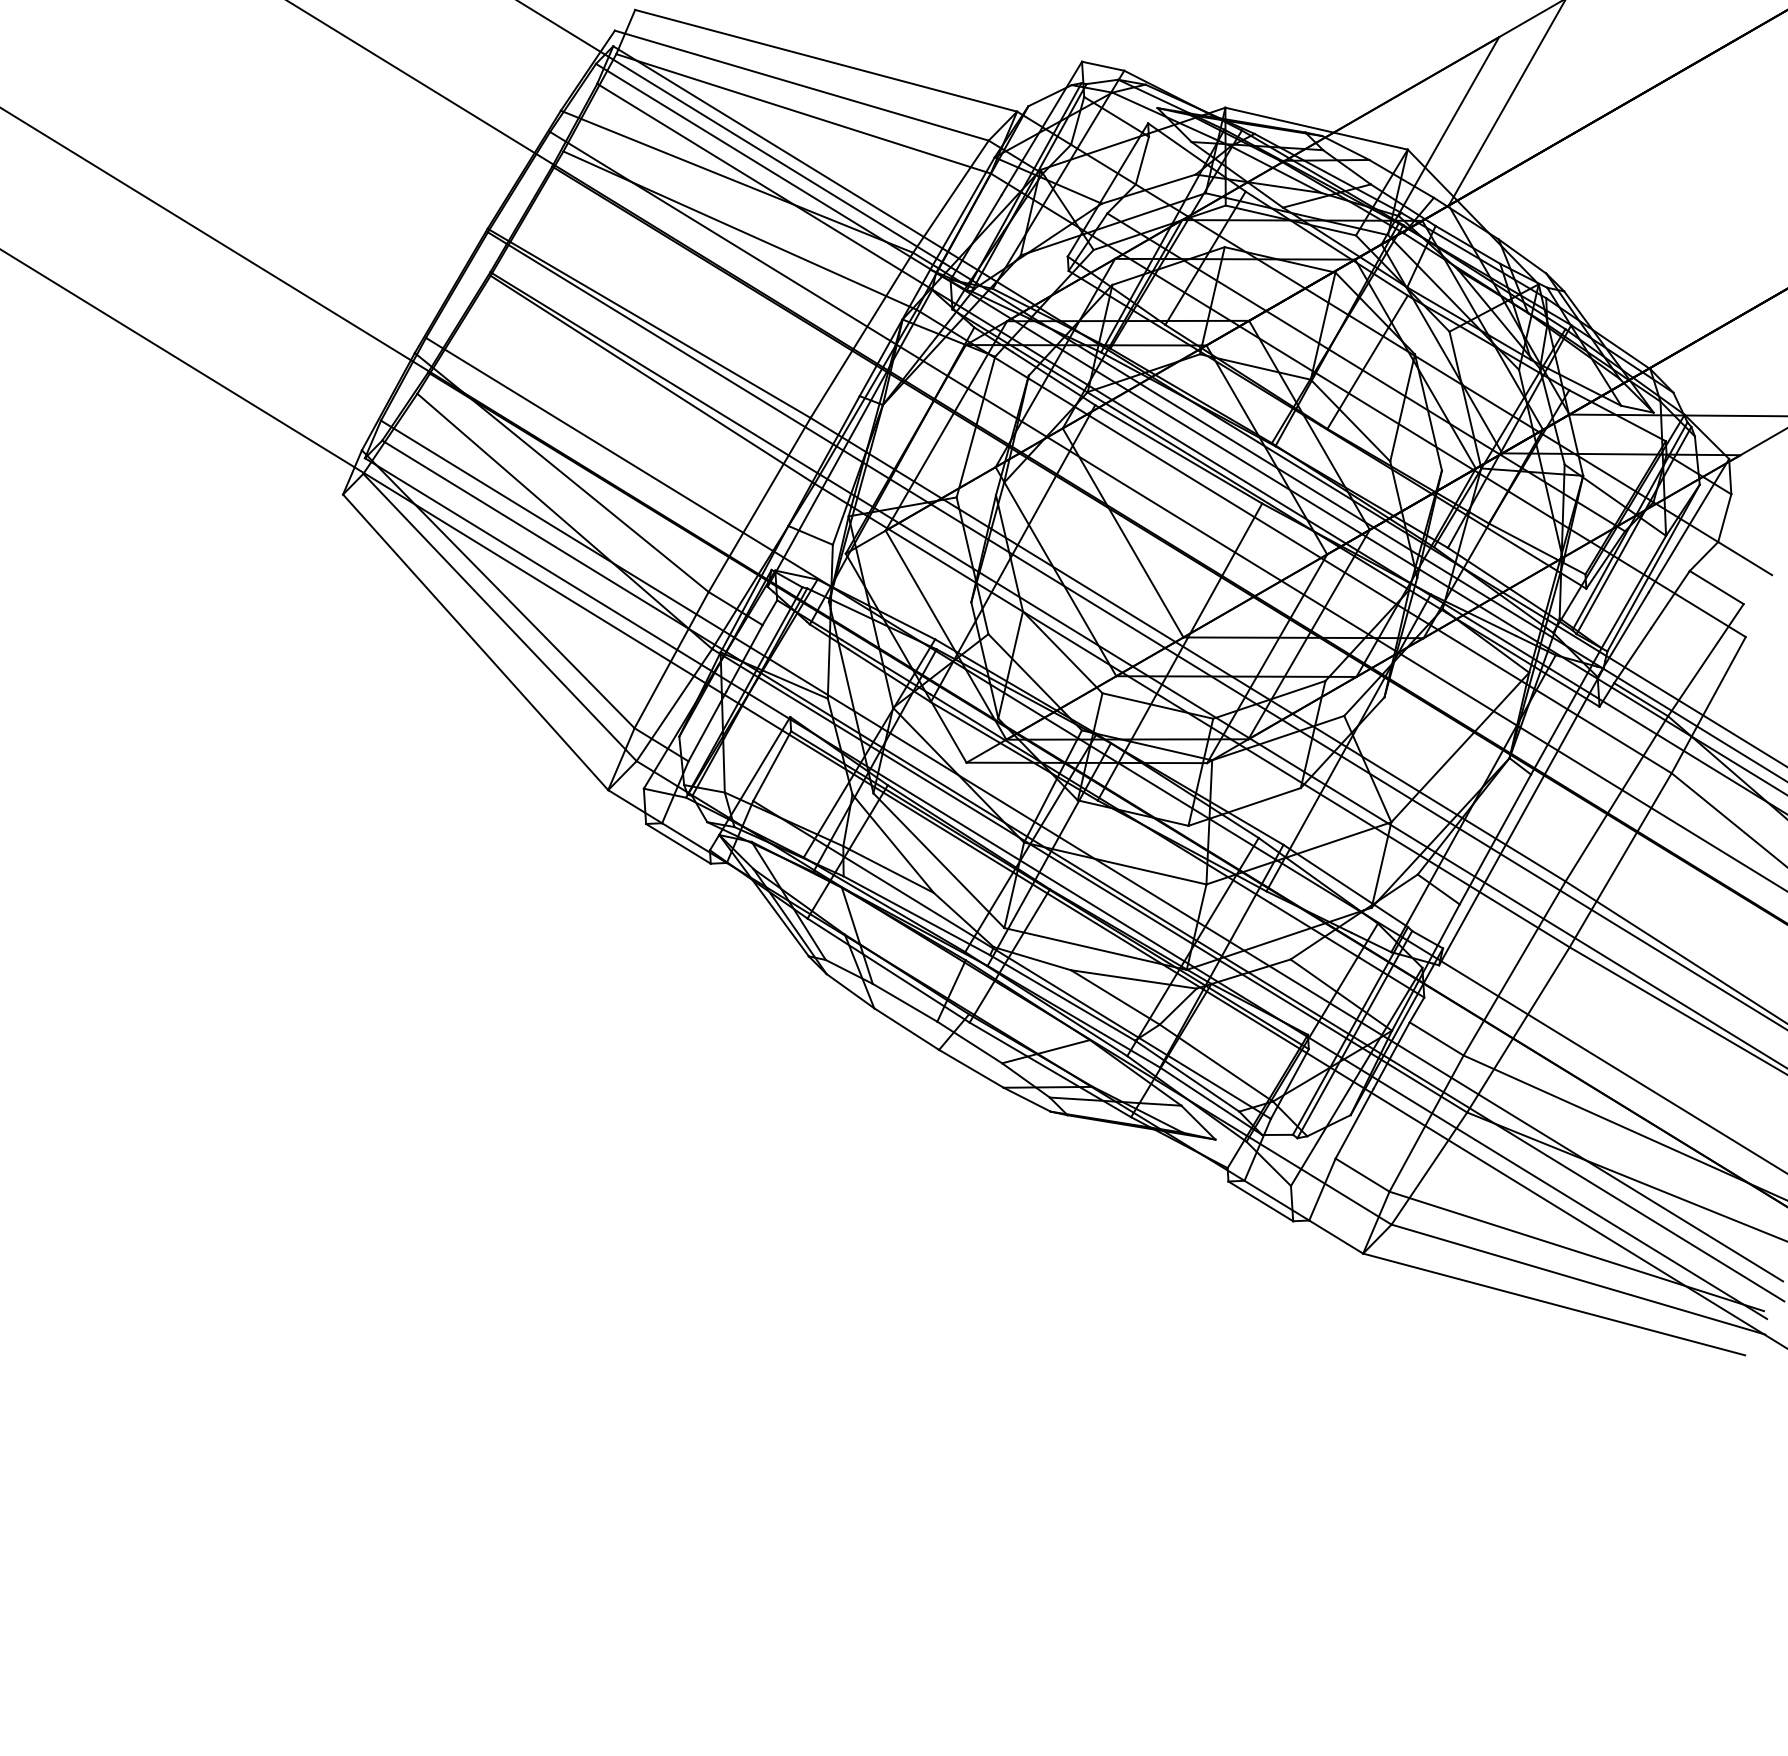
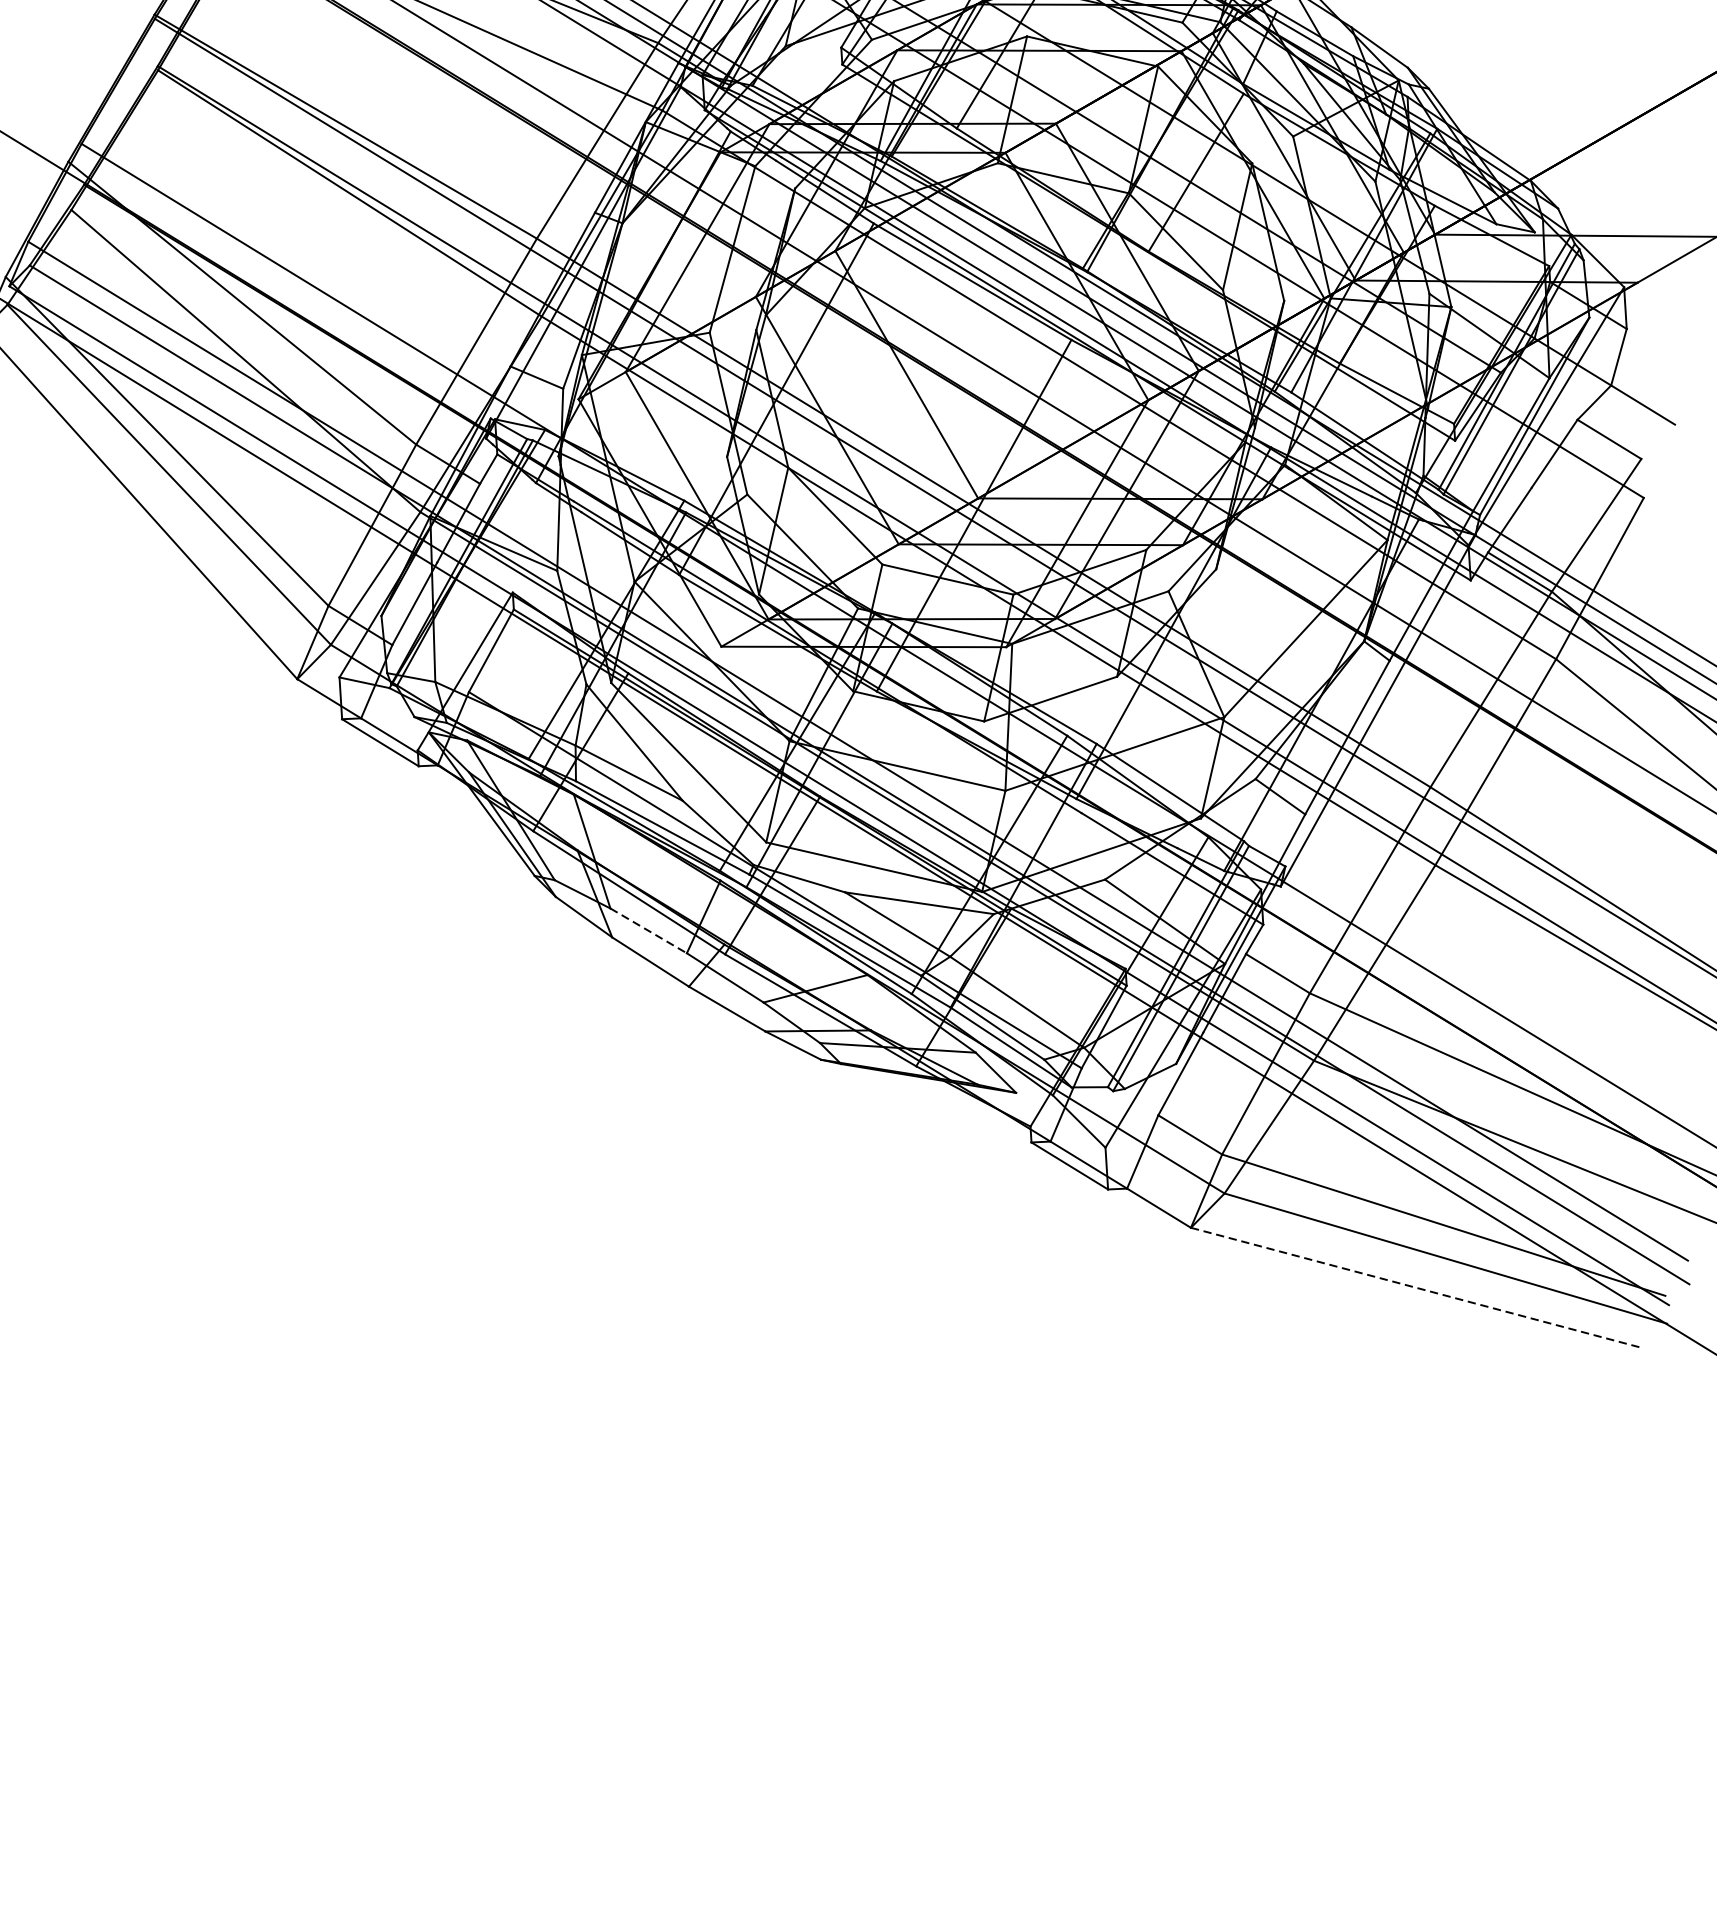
line: (905, 1003) -> (649, 931), solid -> dashed
line: (1554, 1304) -> (1417, 1288), solid -> dashed

